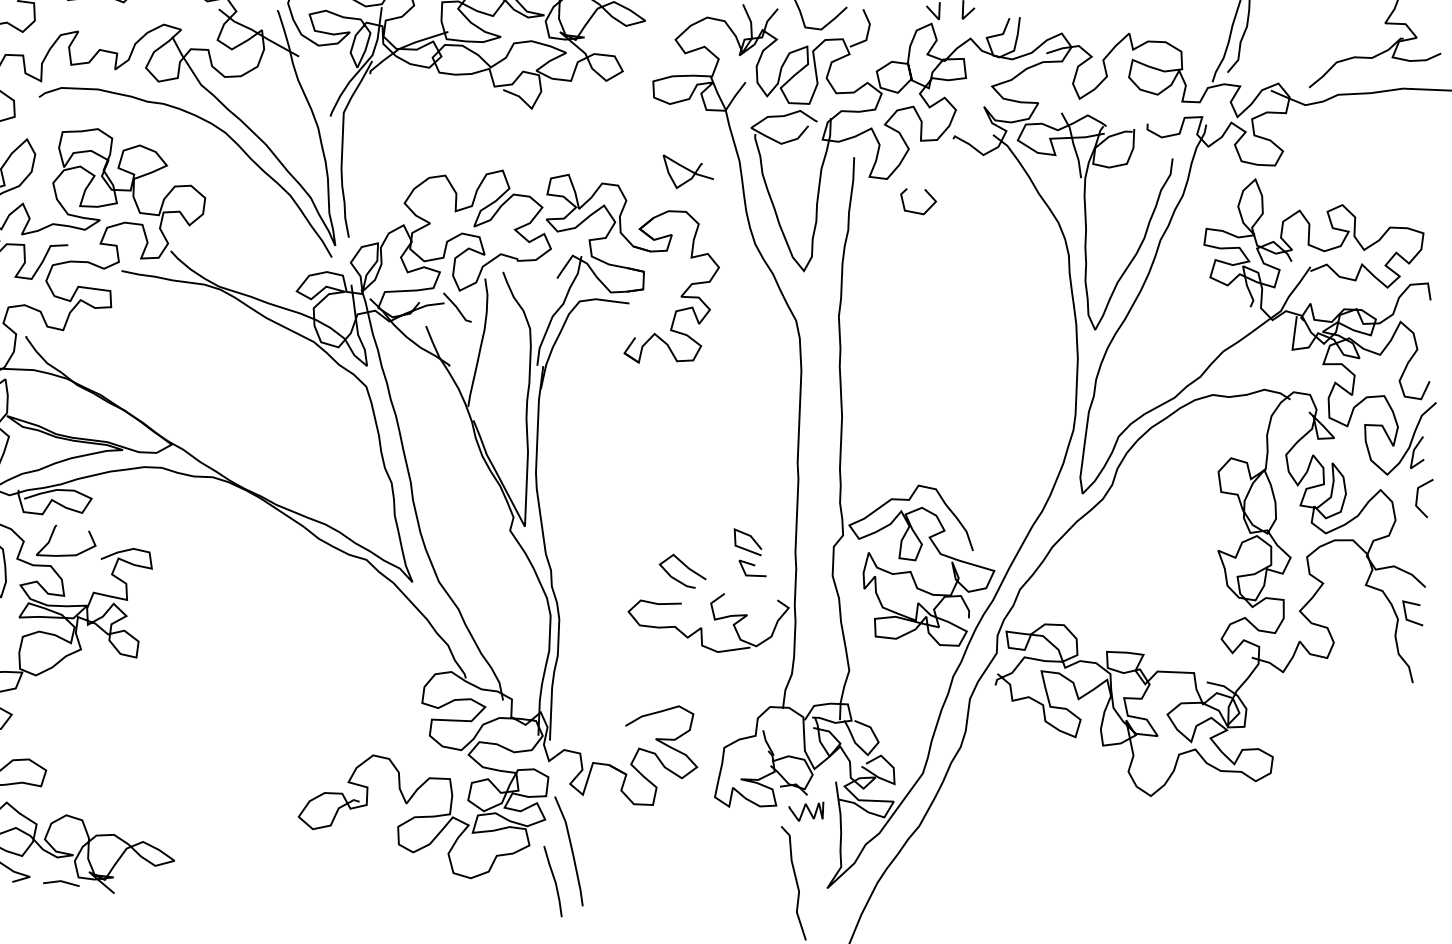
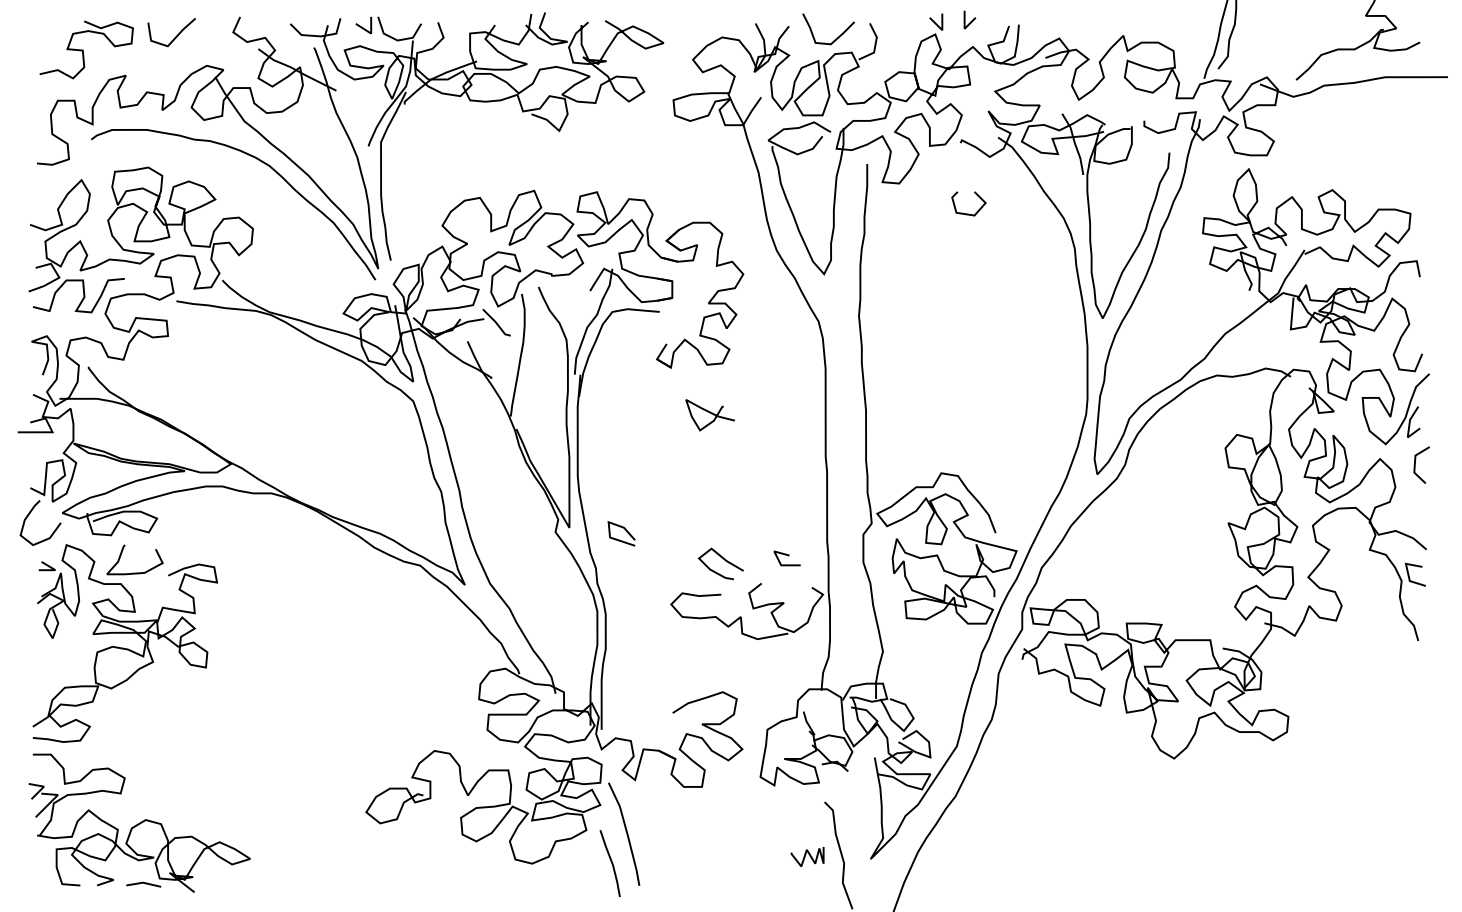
curve: (687, 170) -> (709, 413), moved
curve: (917, 211) -> (968, 213), moved
line: (751, 537) -> (624, 529), moved
curve: (803, 810) -> (805, 856), moved

